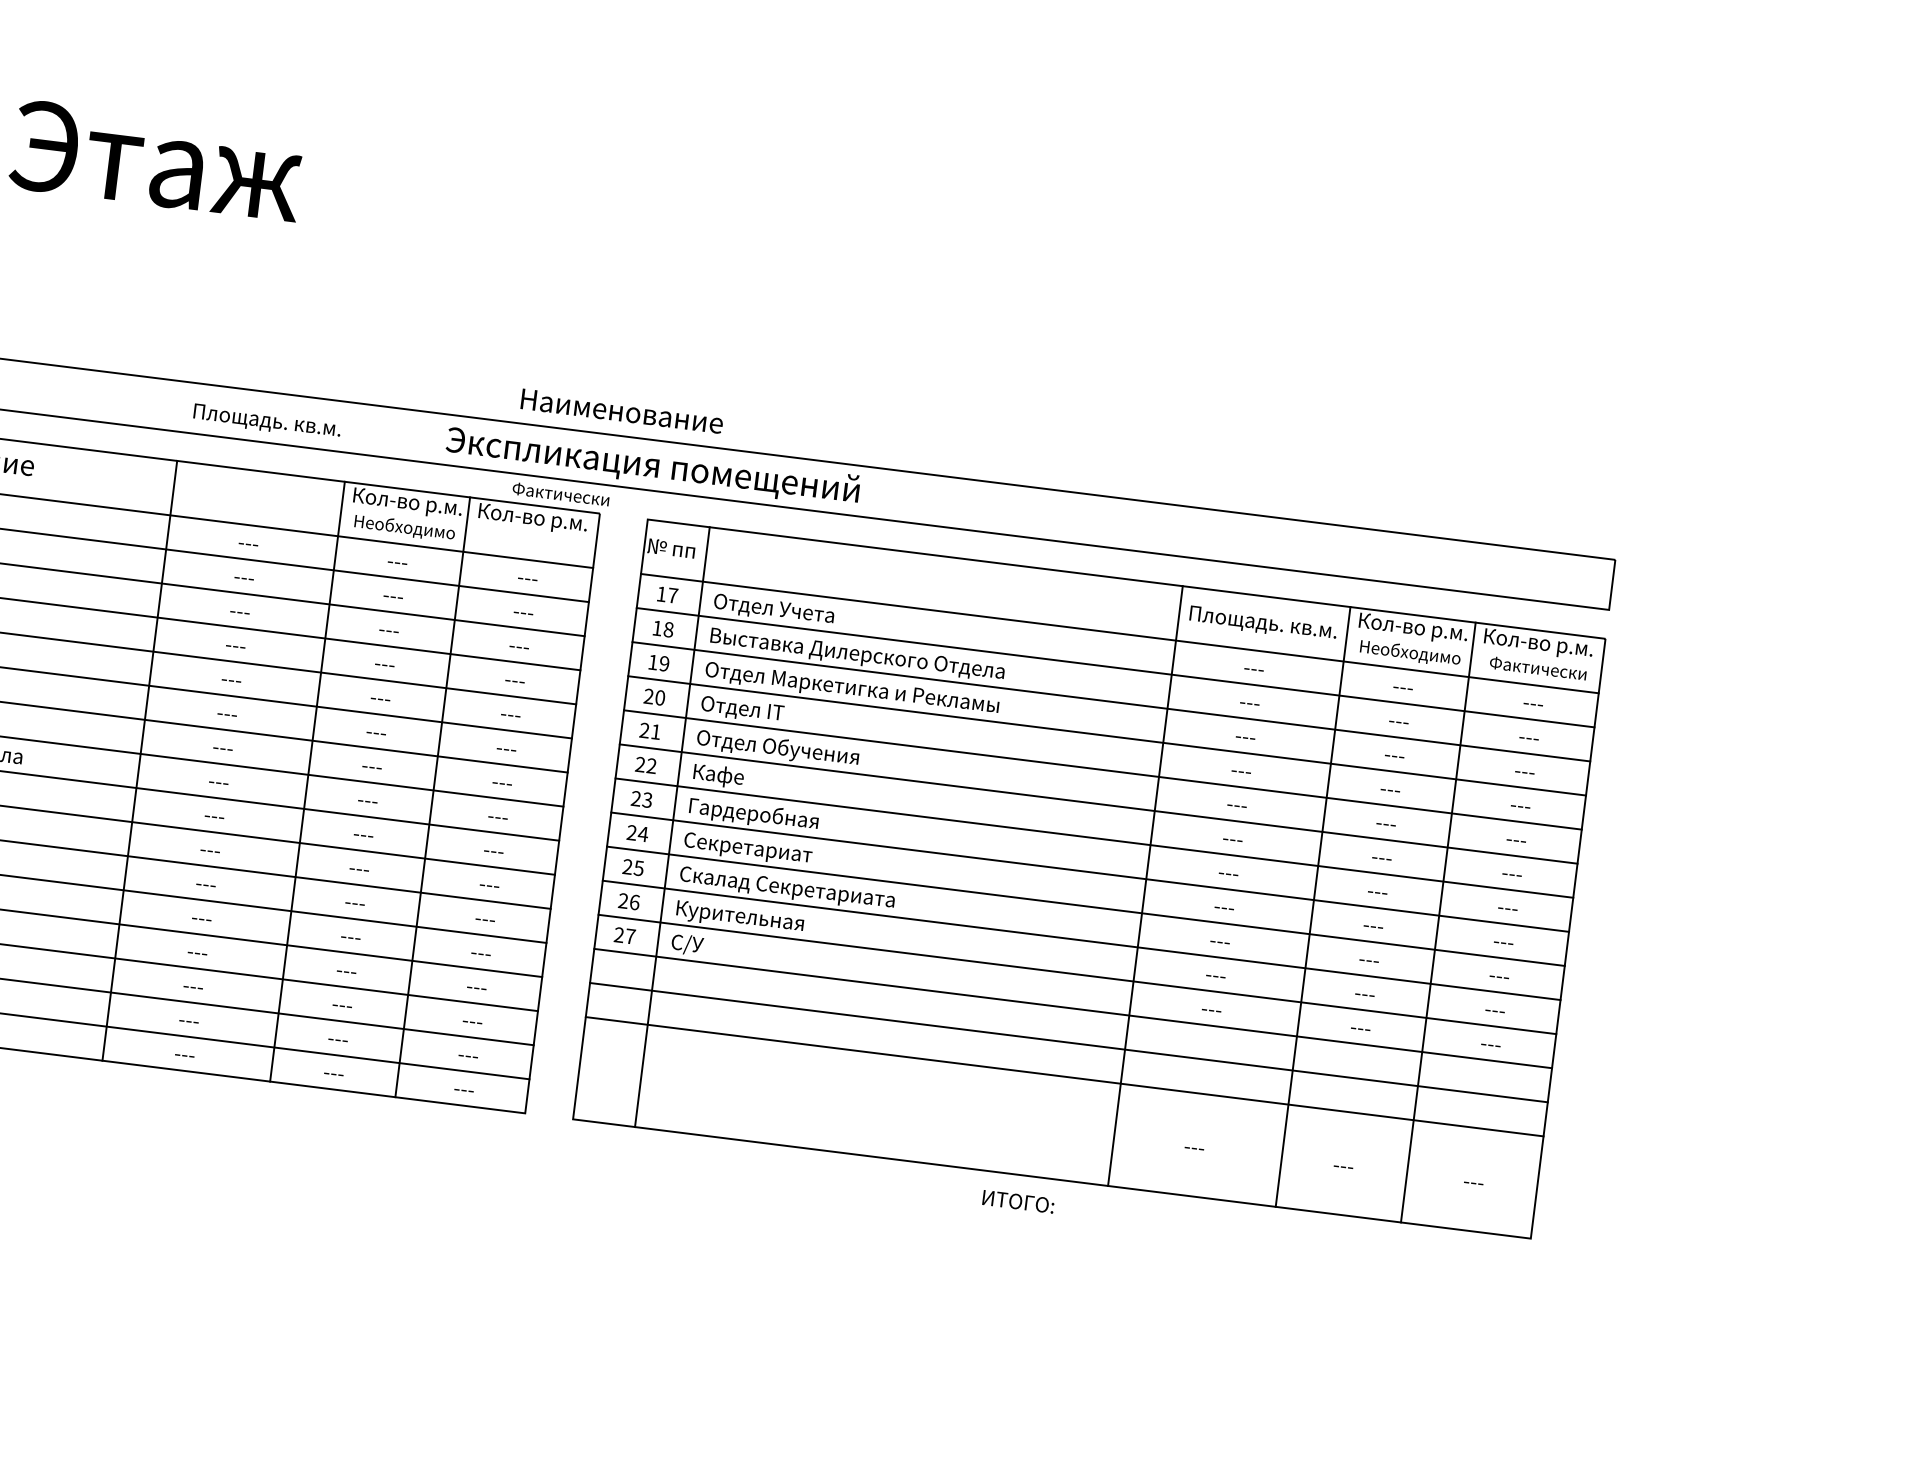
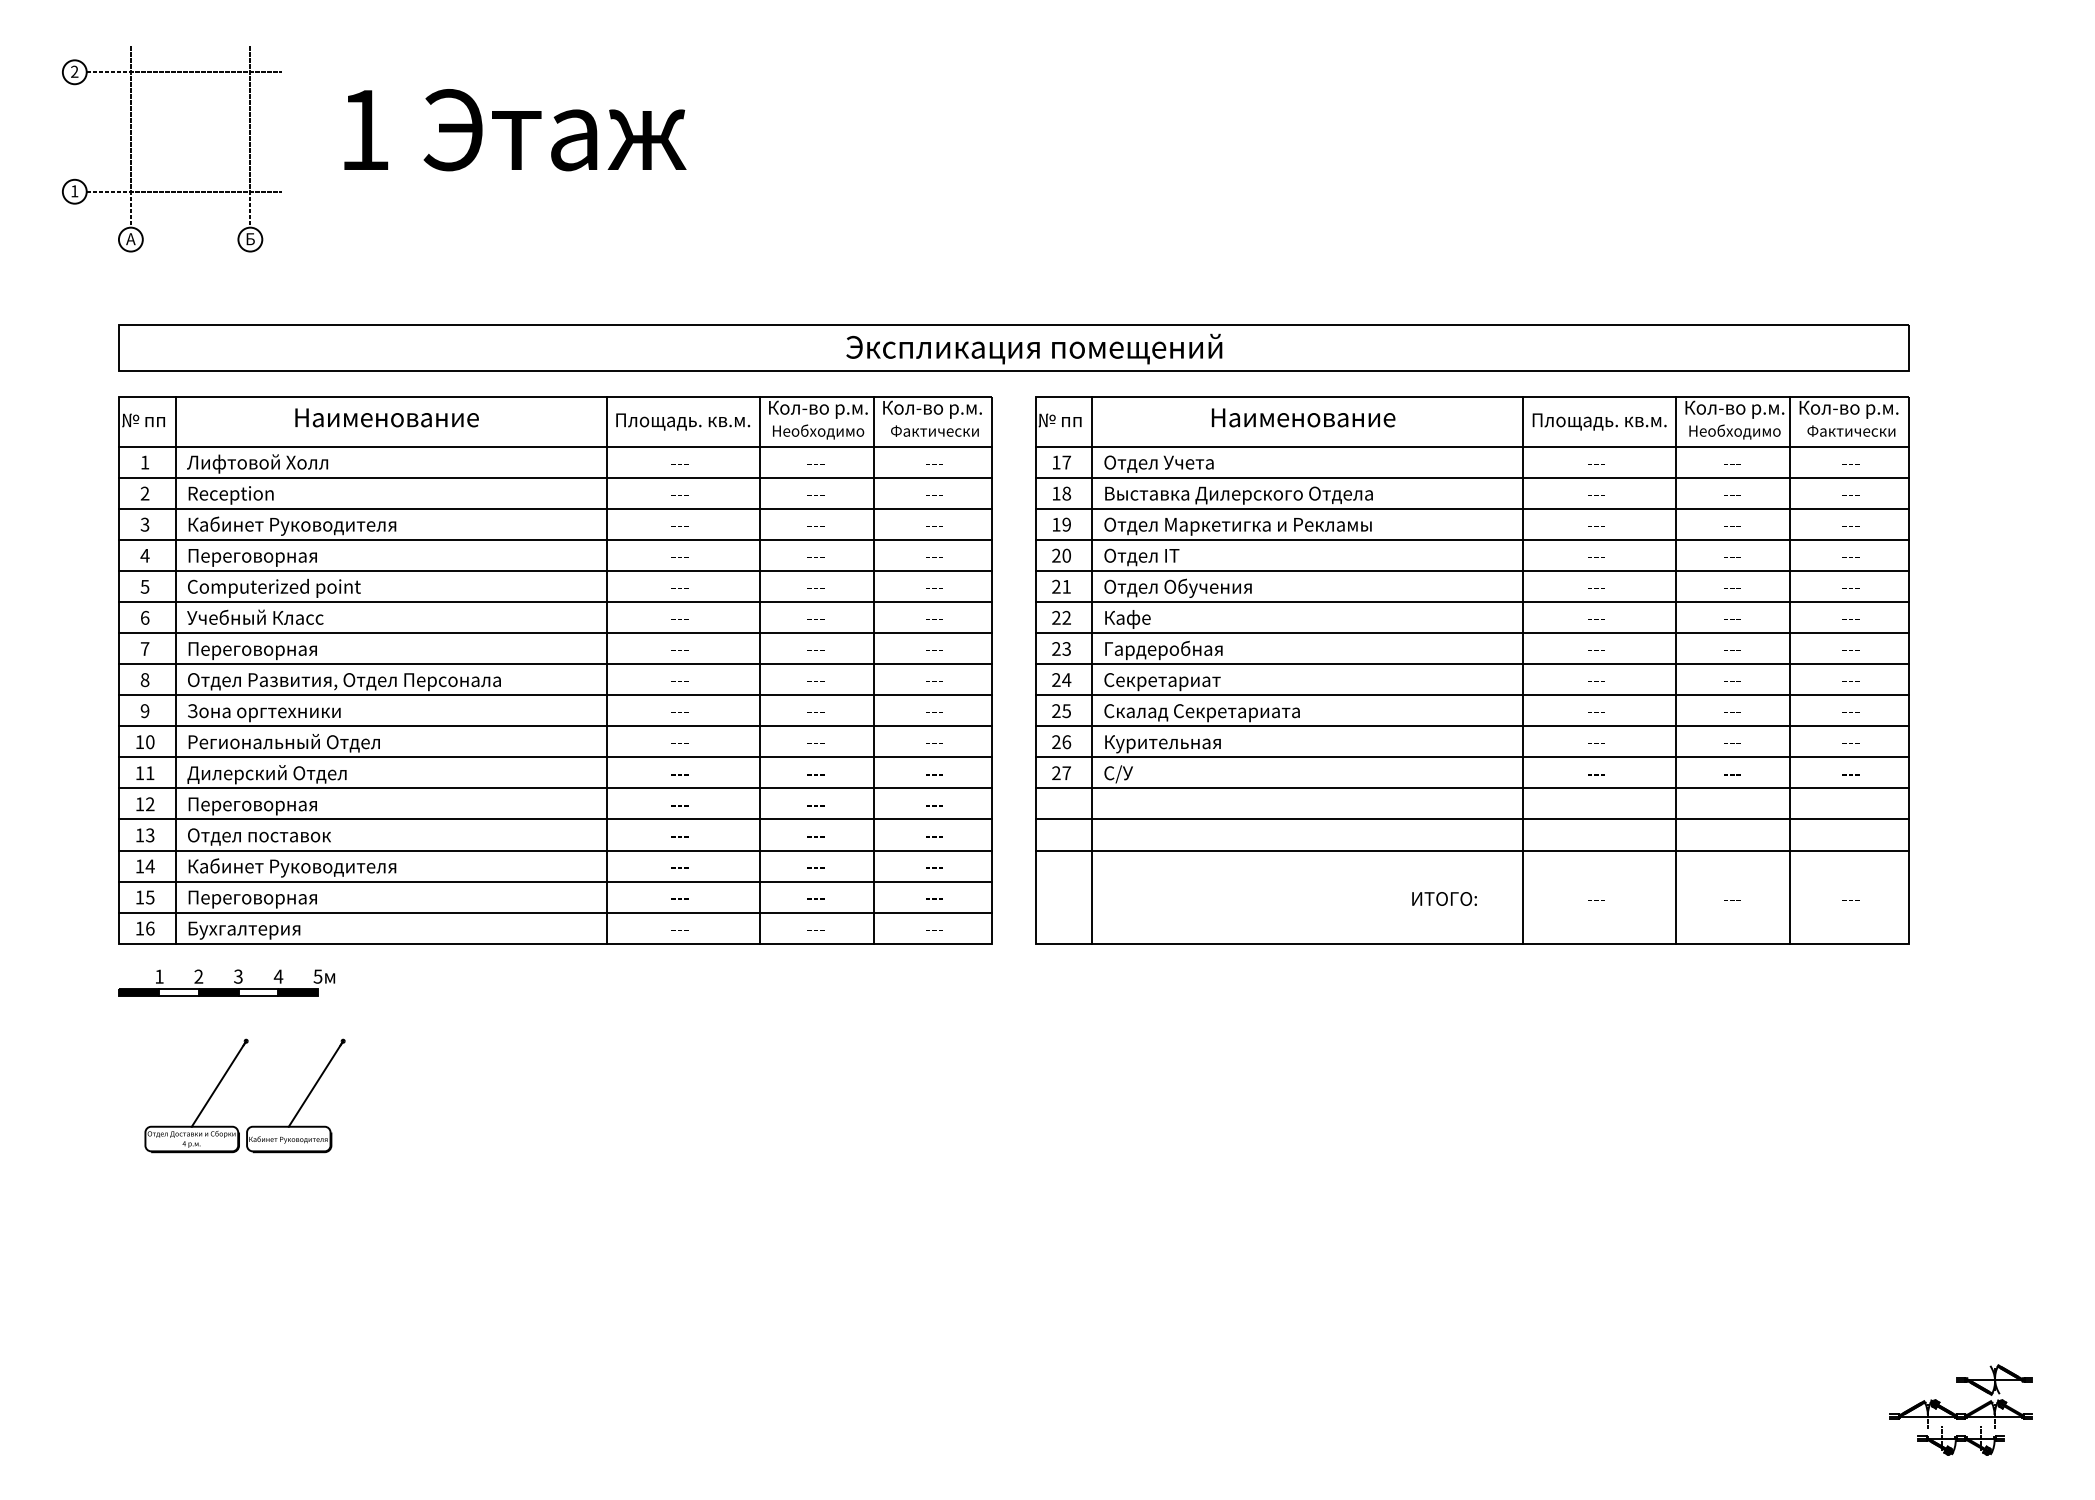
text: (622, 410) -> (1303, 417), moved
text: (267, 421) -> (683, 421), moved
text: (560, 493) -> (934, 430), moved
text: (1018, 1201) -> (1444, 898), moved

